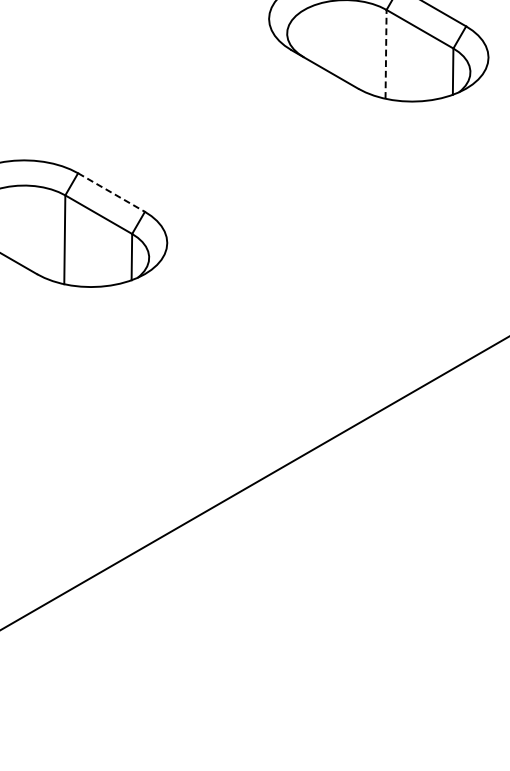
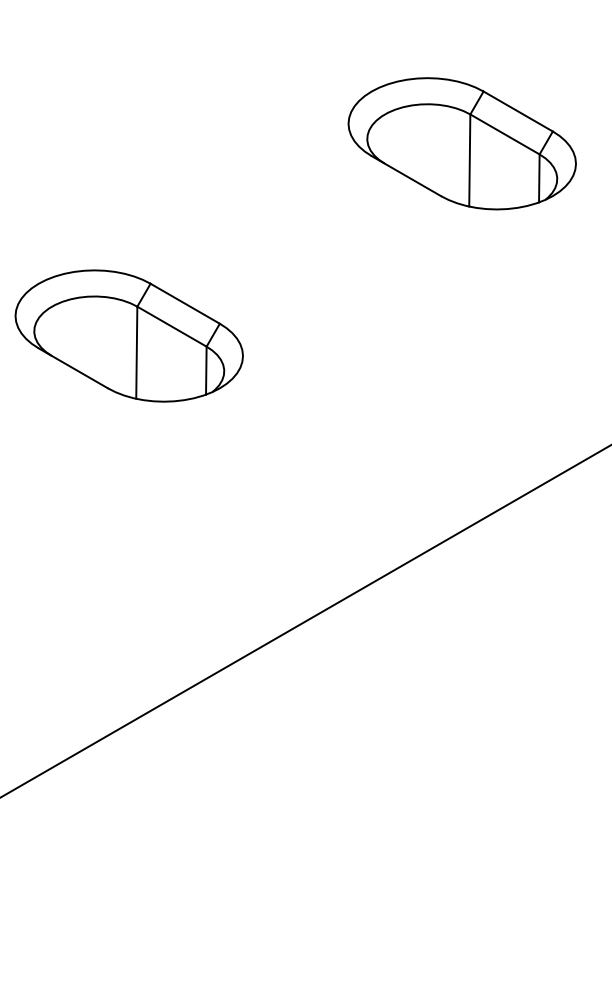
line: (385, 54) -> (469, 160), dashed -> solid
line: (111, 192) -> (185, 303), dashed -> solid

